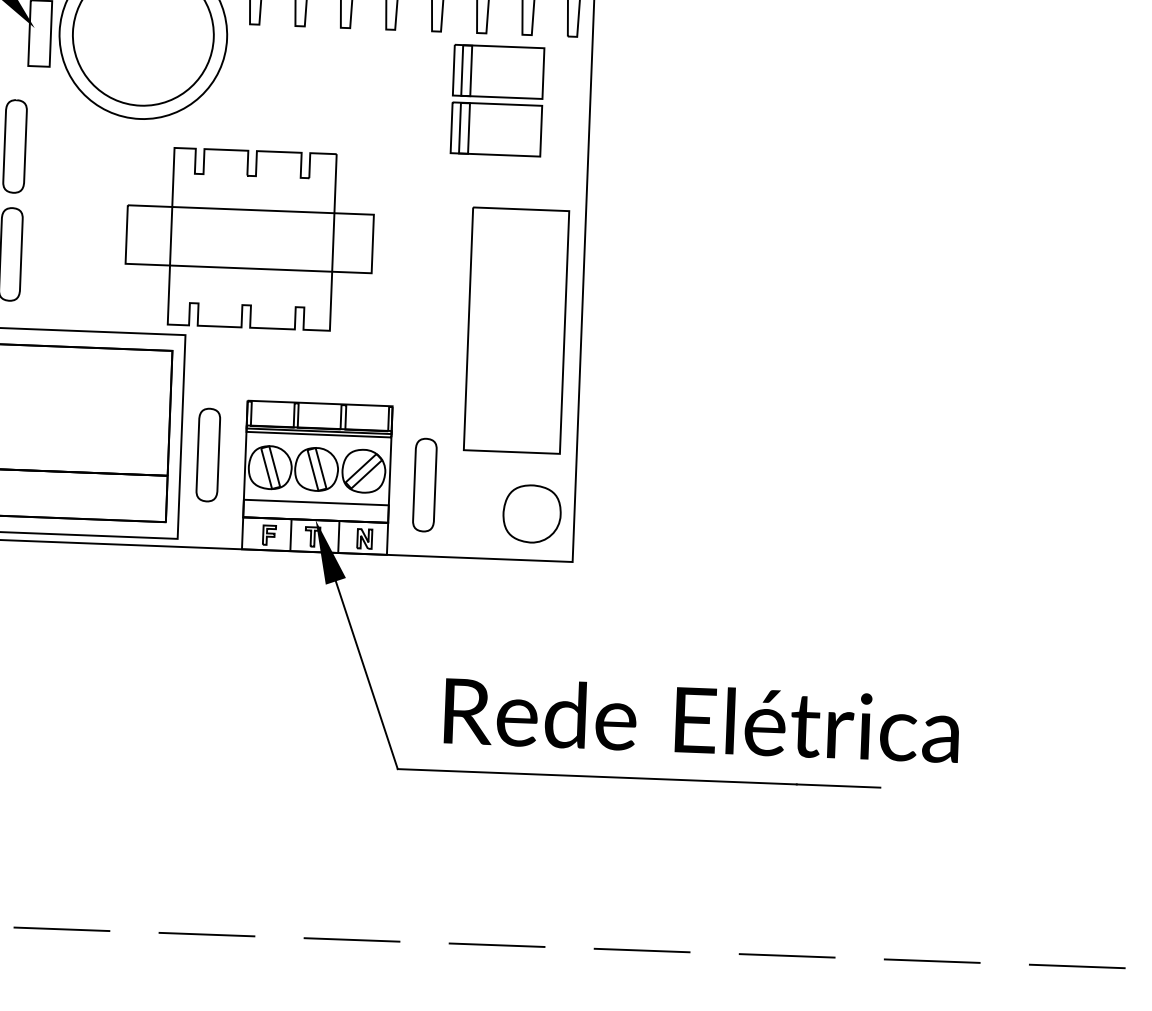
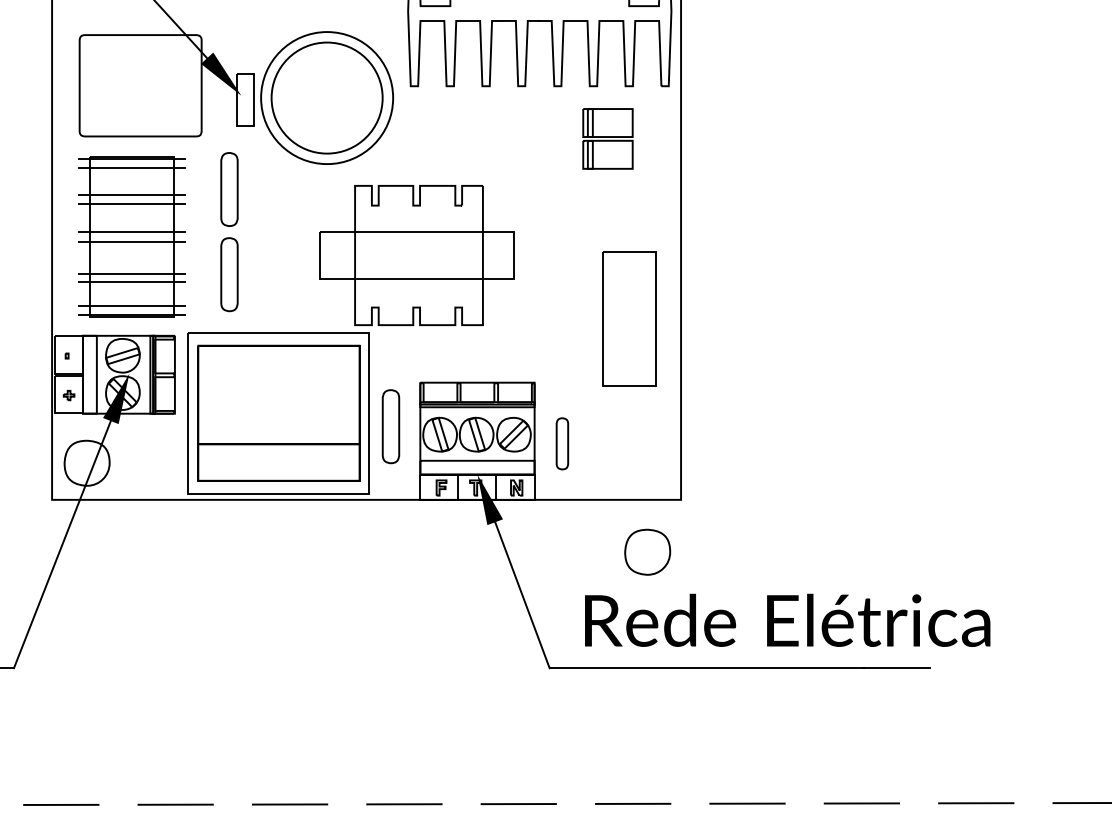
part: (496, 100) -> (607, 138), size x0.7
part: (516, 330) -> (629, 319), size x0.7
part: (425, 484) -> (562, 443), size x0.7
part: (531, 513) -> (647, 551), moved

